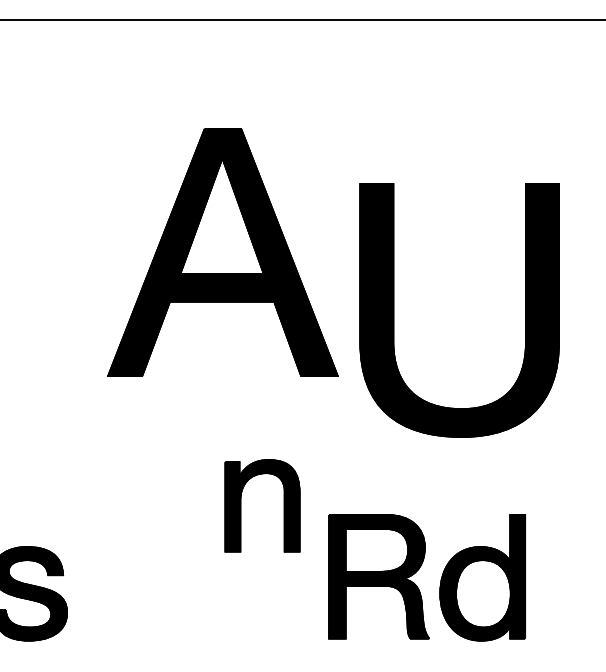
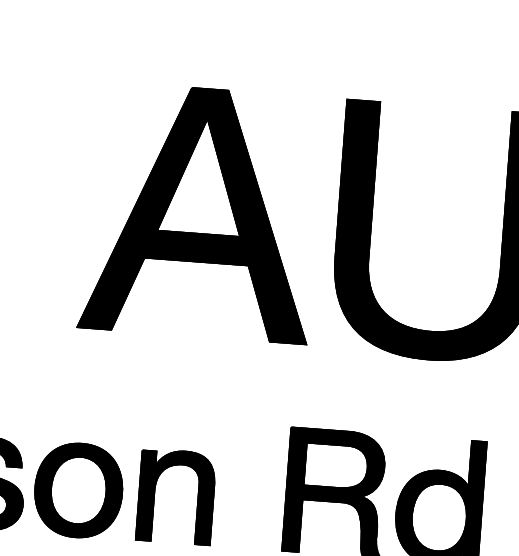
part: (222, 252) -> (200, 212), moved
part: (241, 505) -> (155, 494), moved
part: (121, 593) -> (78, 490), added

